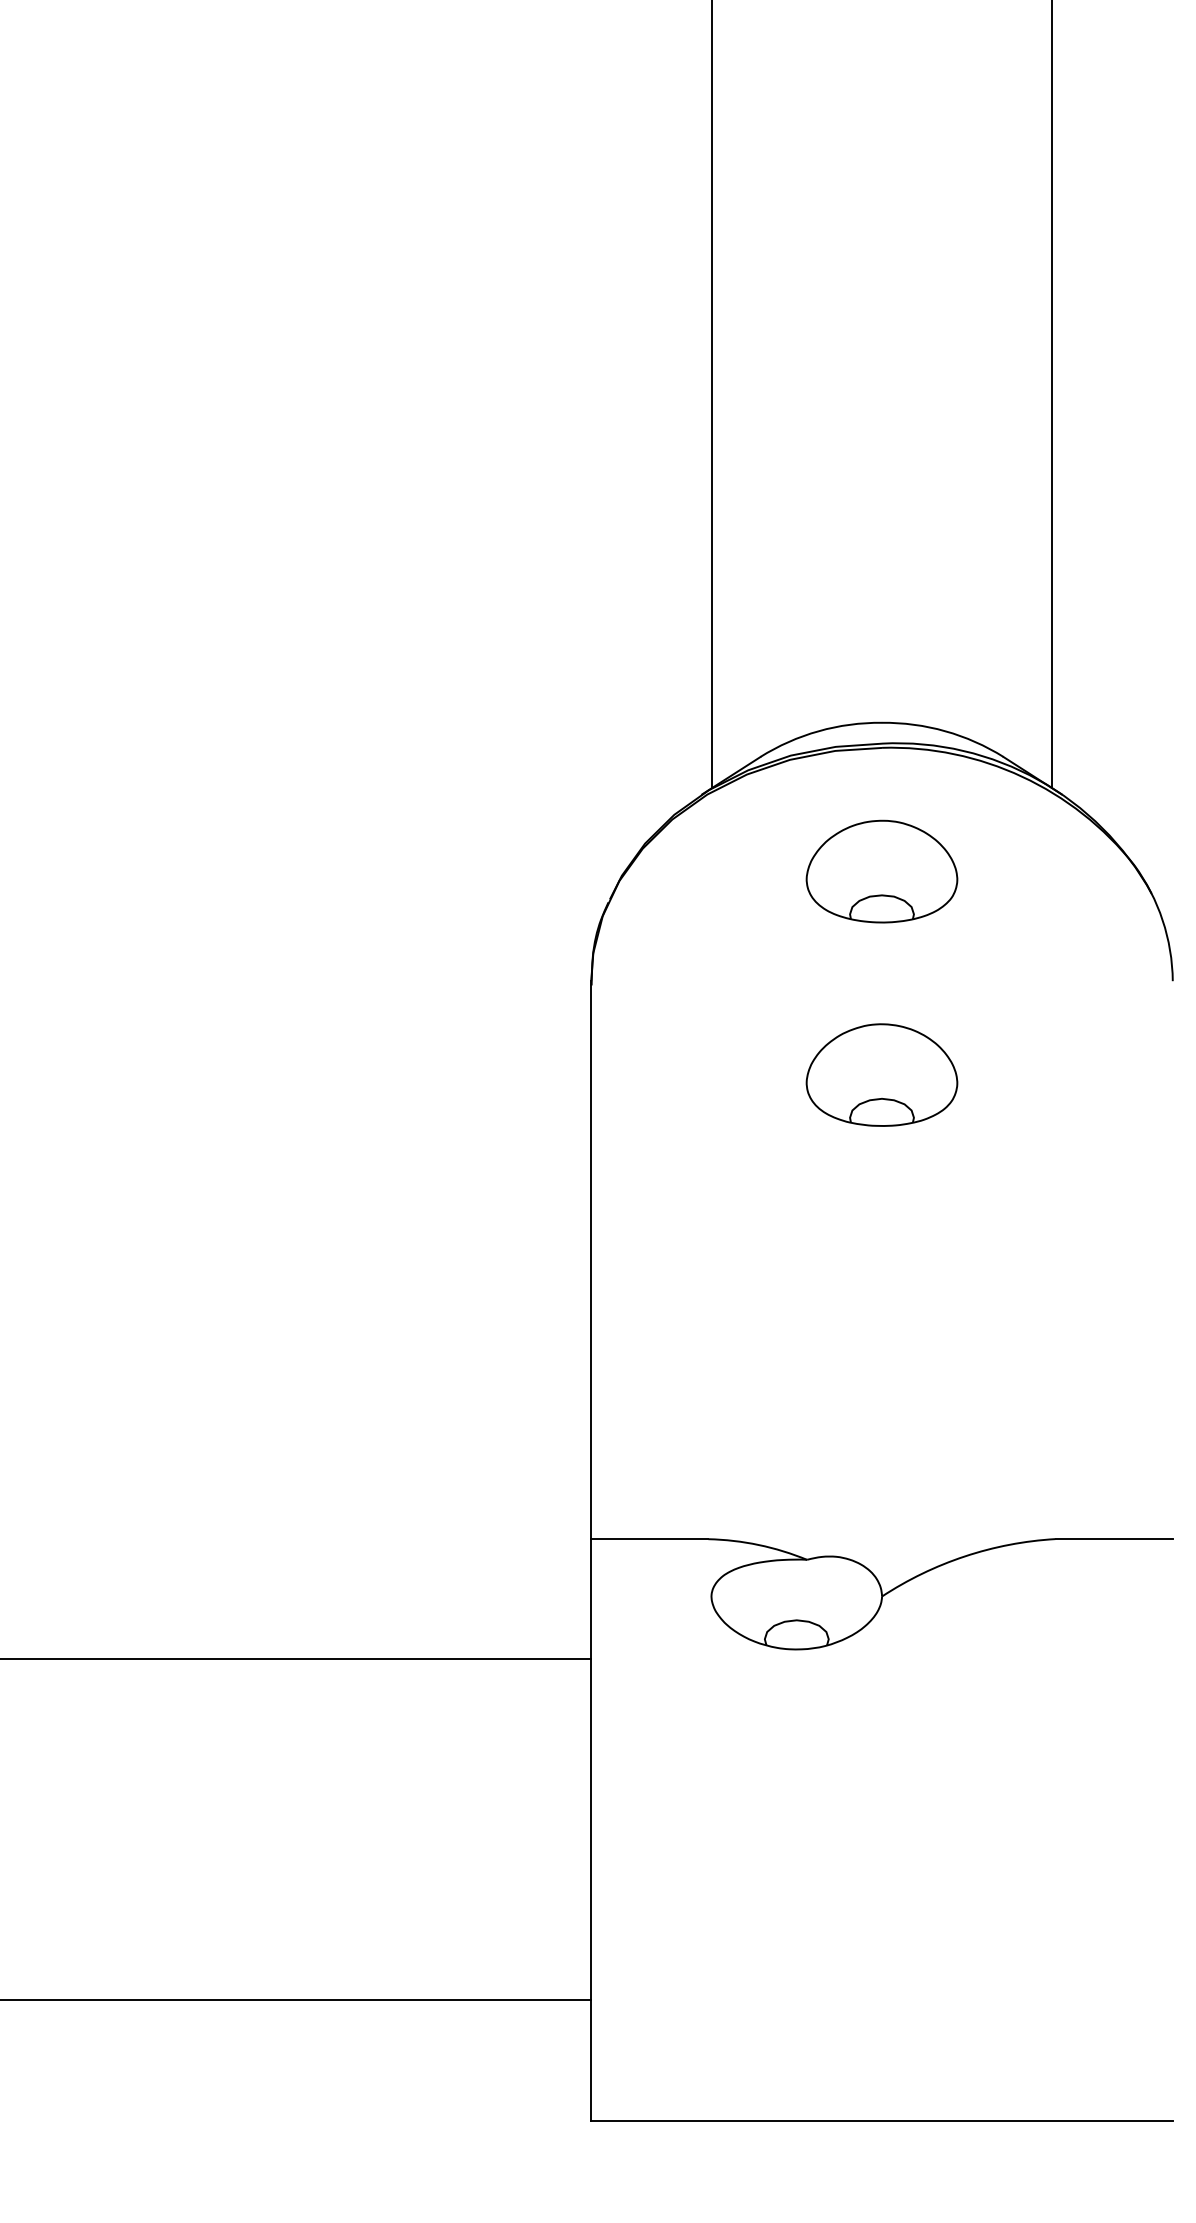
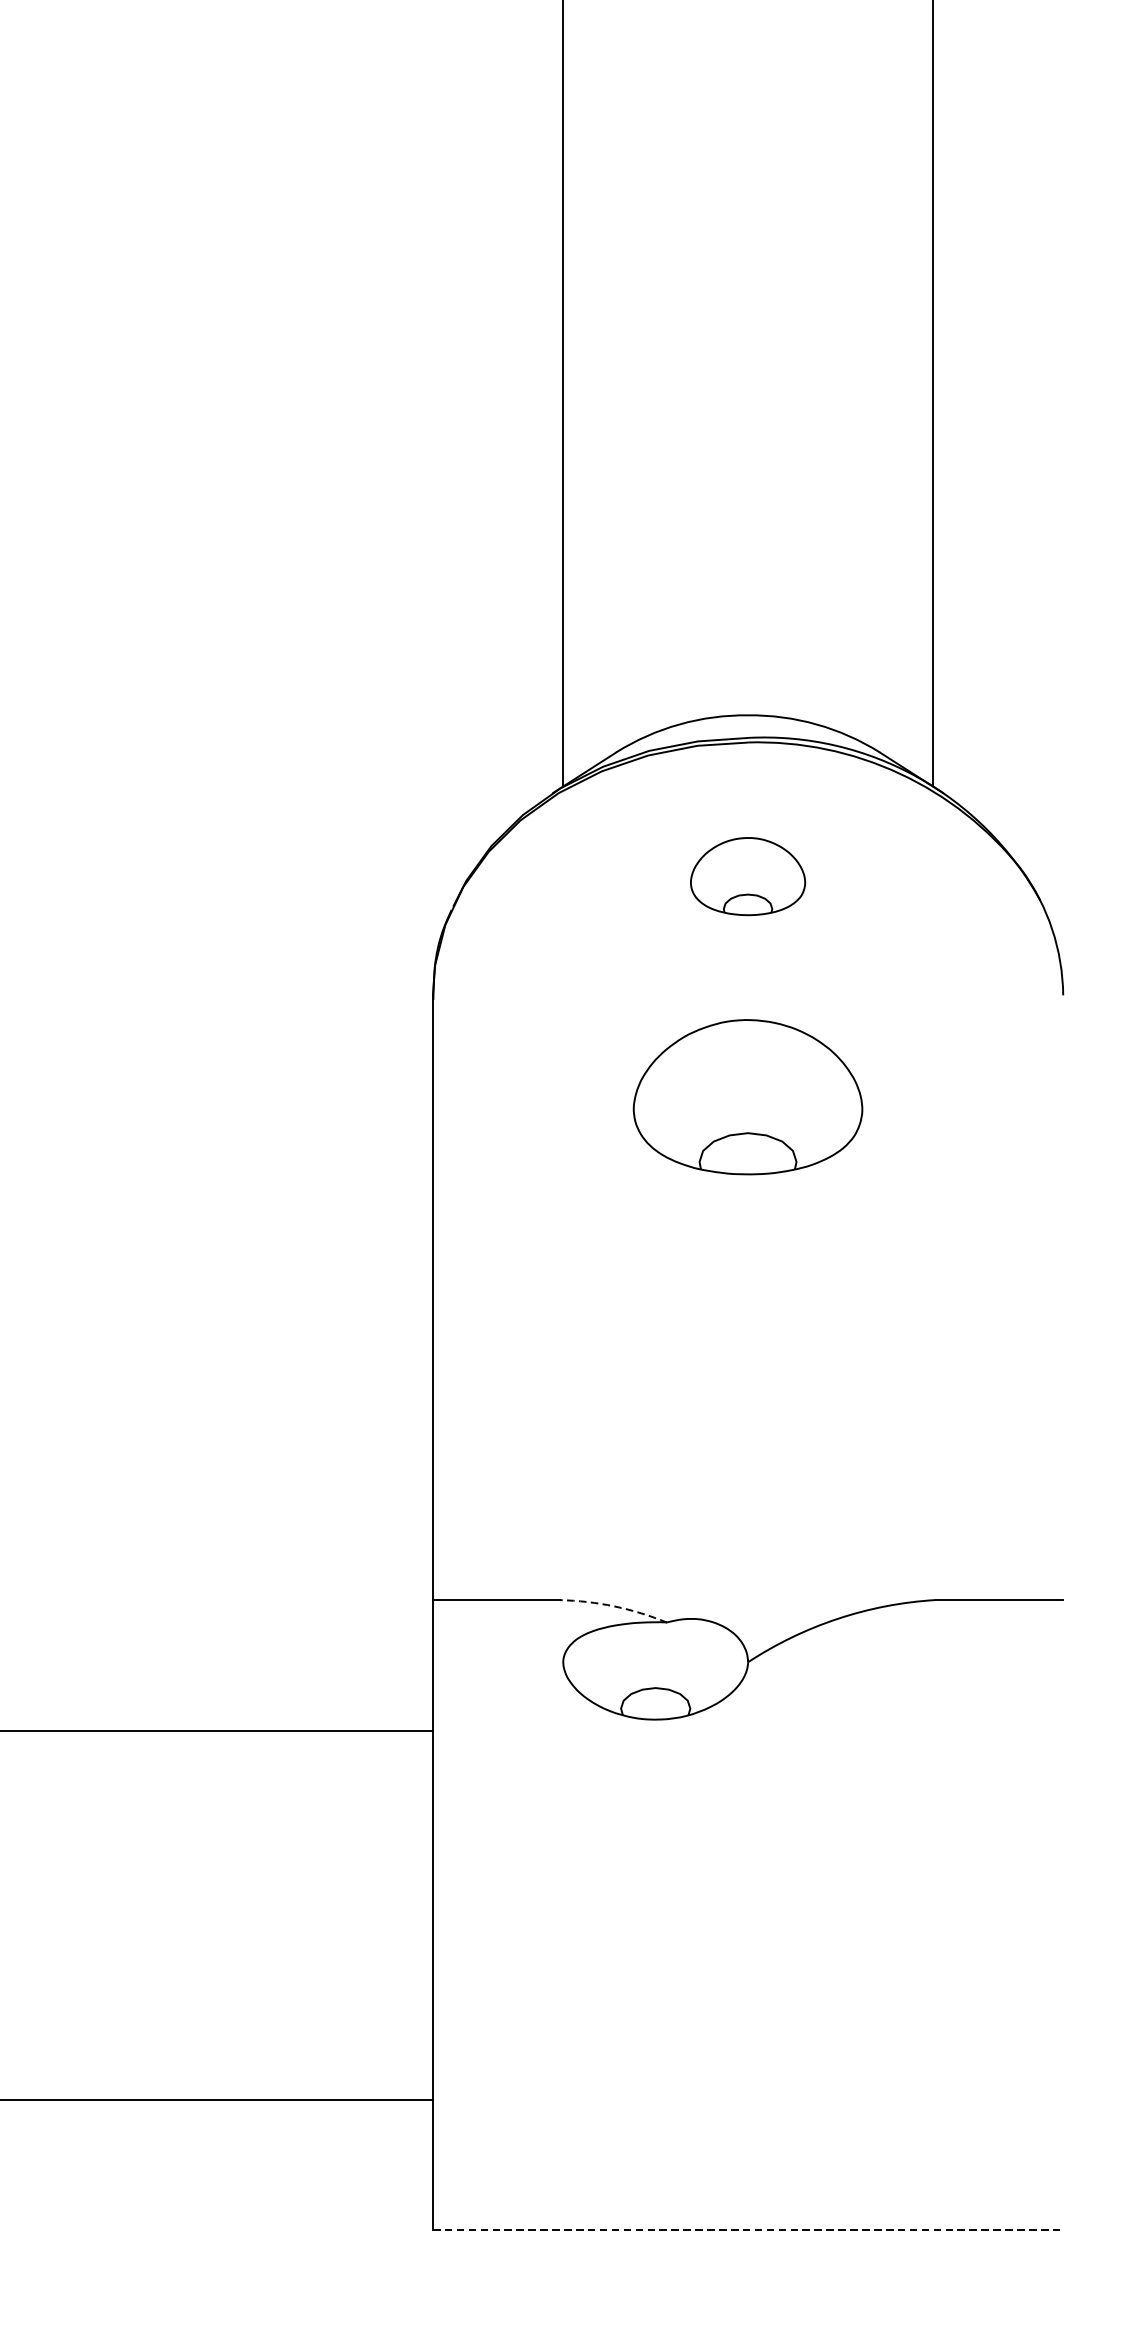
part: (881, 871) -> (747, 876), size x0.7
part: (881, 1074) -> (747, 1096), size x1.4
arc: (758, 1545) -> (614, 1606), solid -> dashed
line: (882, 2120) -> (748, 2230), solid -> dashed

